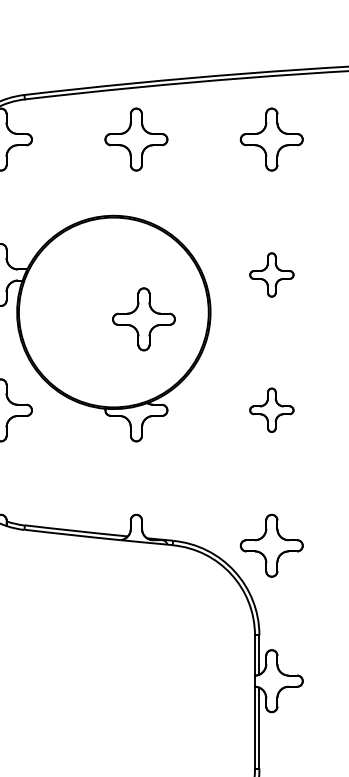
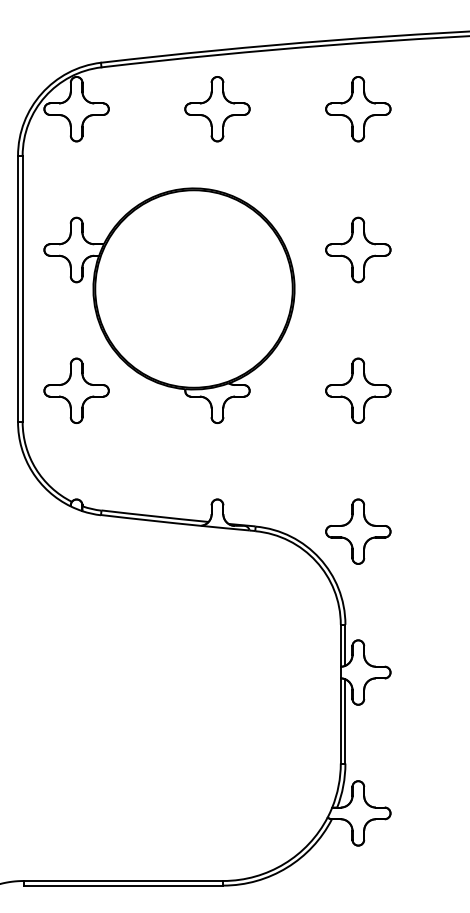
part: (271, 274) -> (358, 249), size x1.43
part: (144, 319) -> (225, 296), removed
part: (271, 410) -> (358, 390), size x1.43

